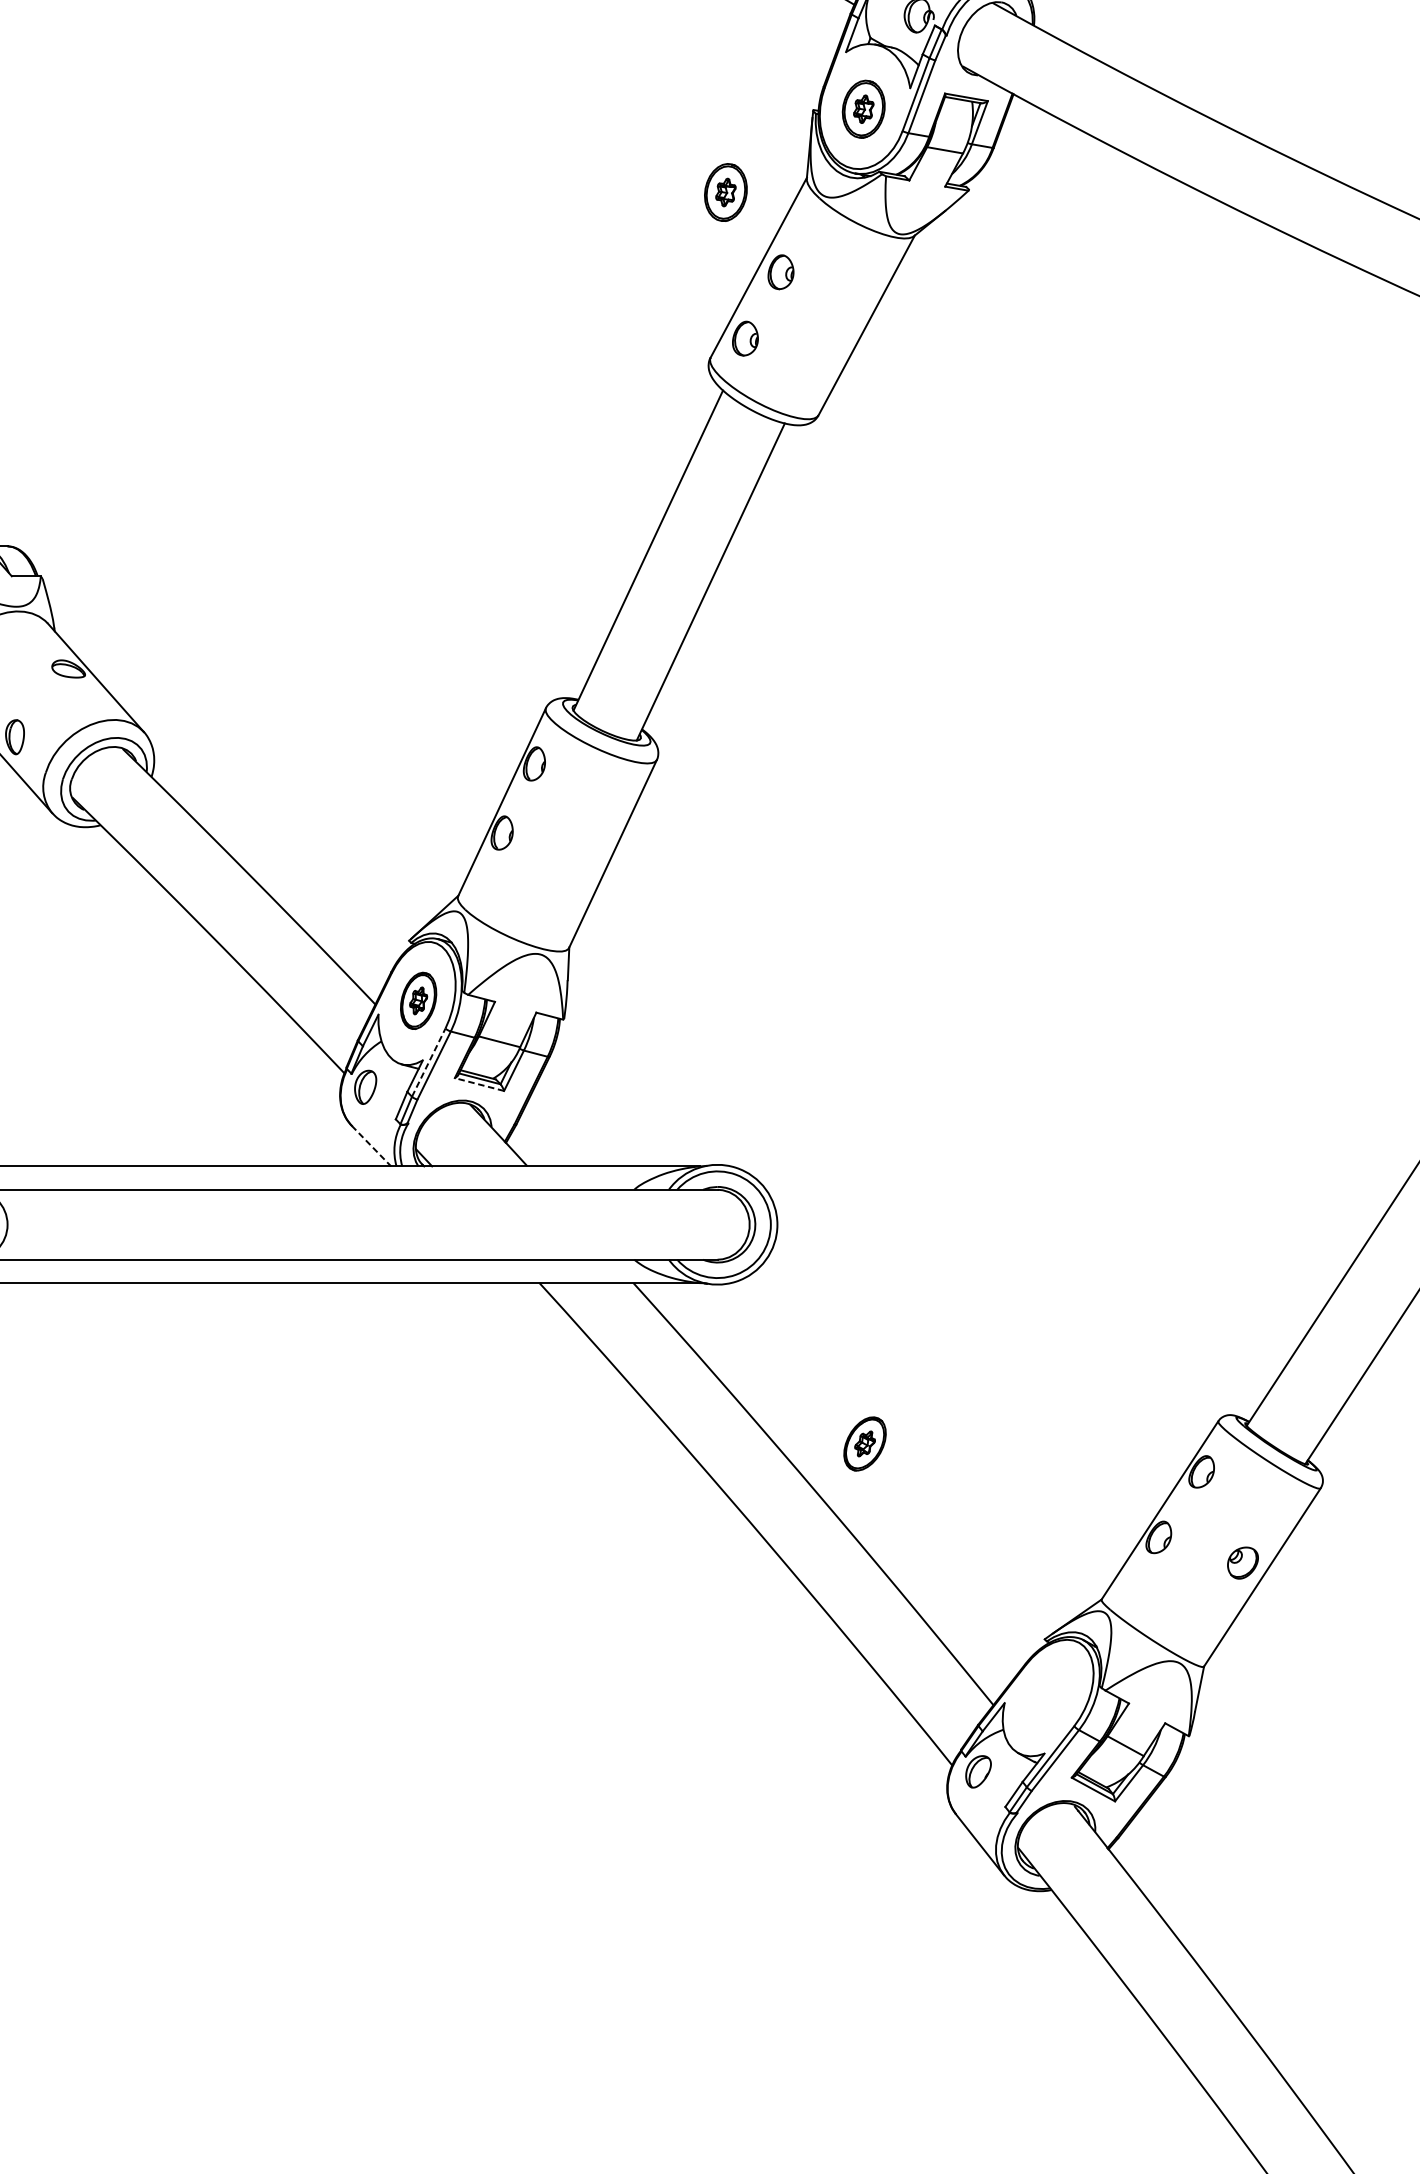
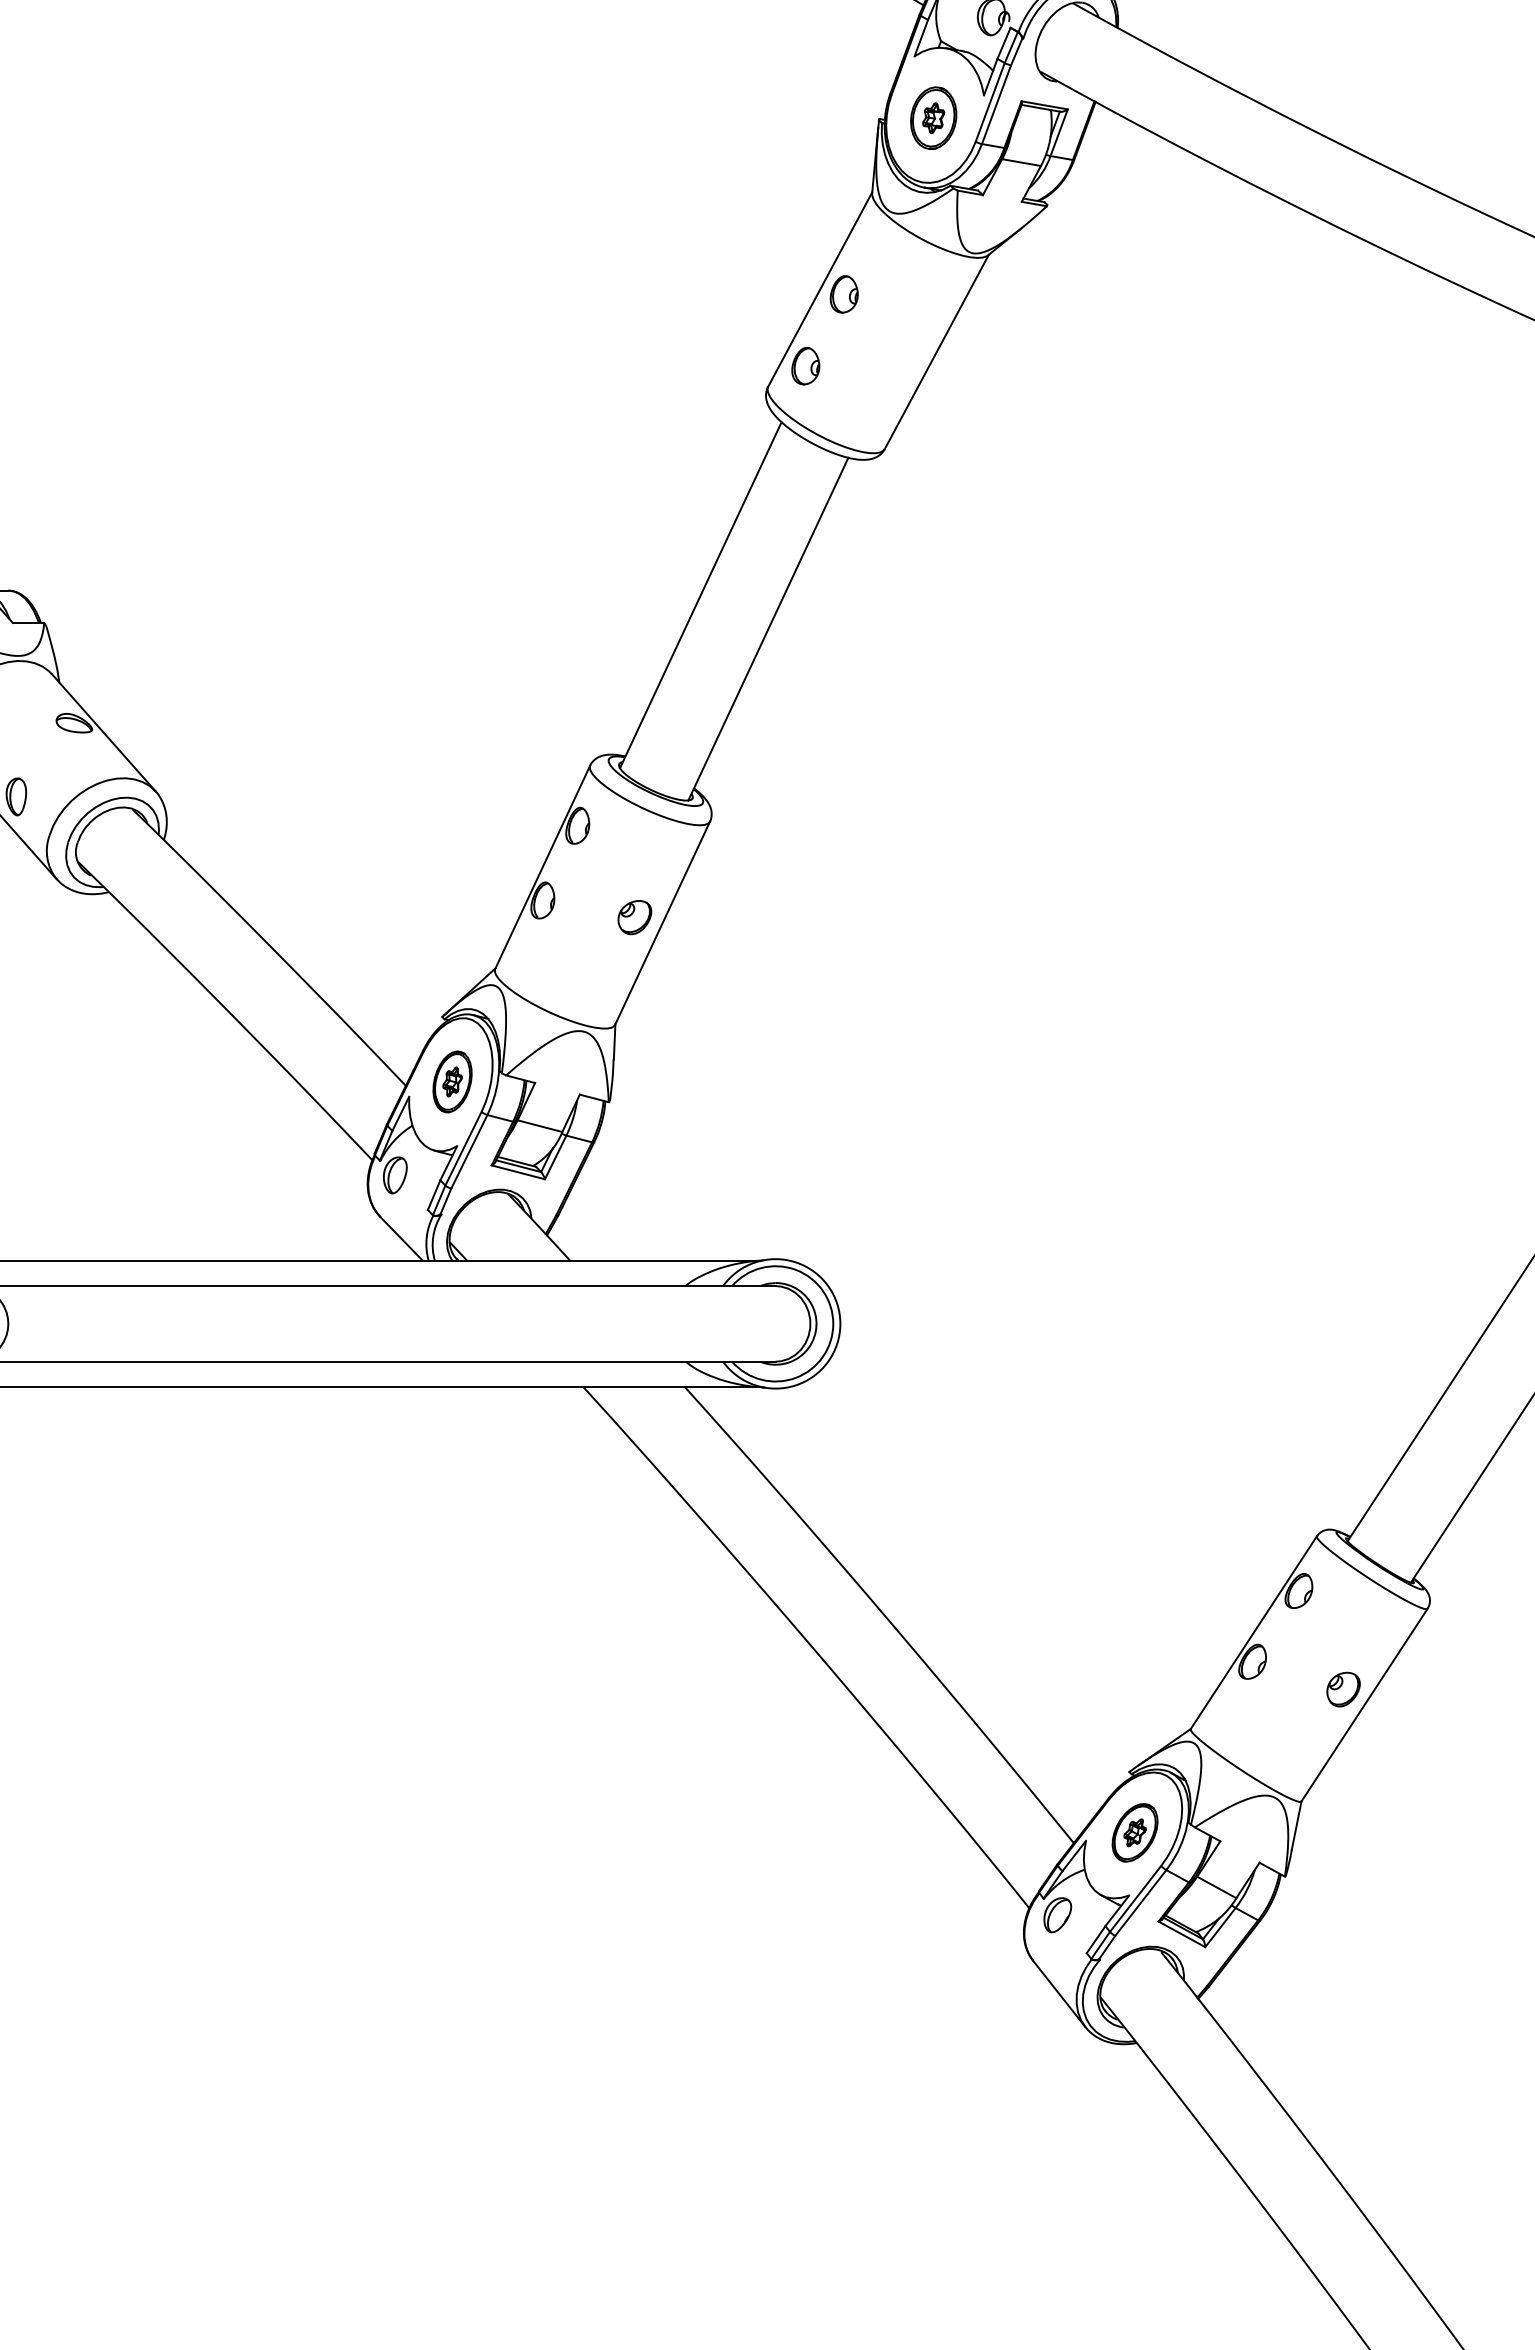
part: (725, 191) -> (784, 207), removed
part: (586, 848) -> (634, 917), added
line: (428, 1062) -> (463, 1148), dashed -> solid
line: (479, 1084) -> (518, 1172), dashed -> solid
line: (371, 1145) -> (401, 1238), dashed -> solid
part: (864, 1443) -> (1134, 1832), moved

